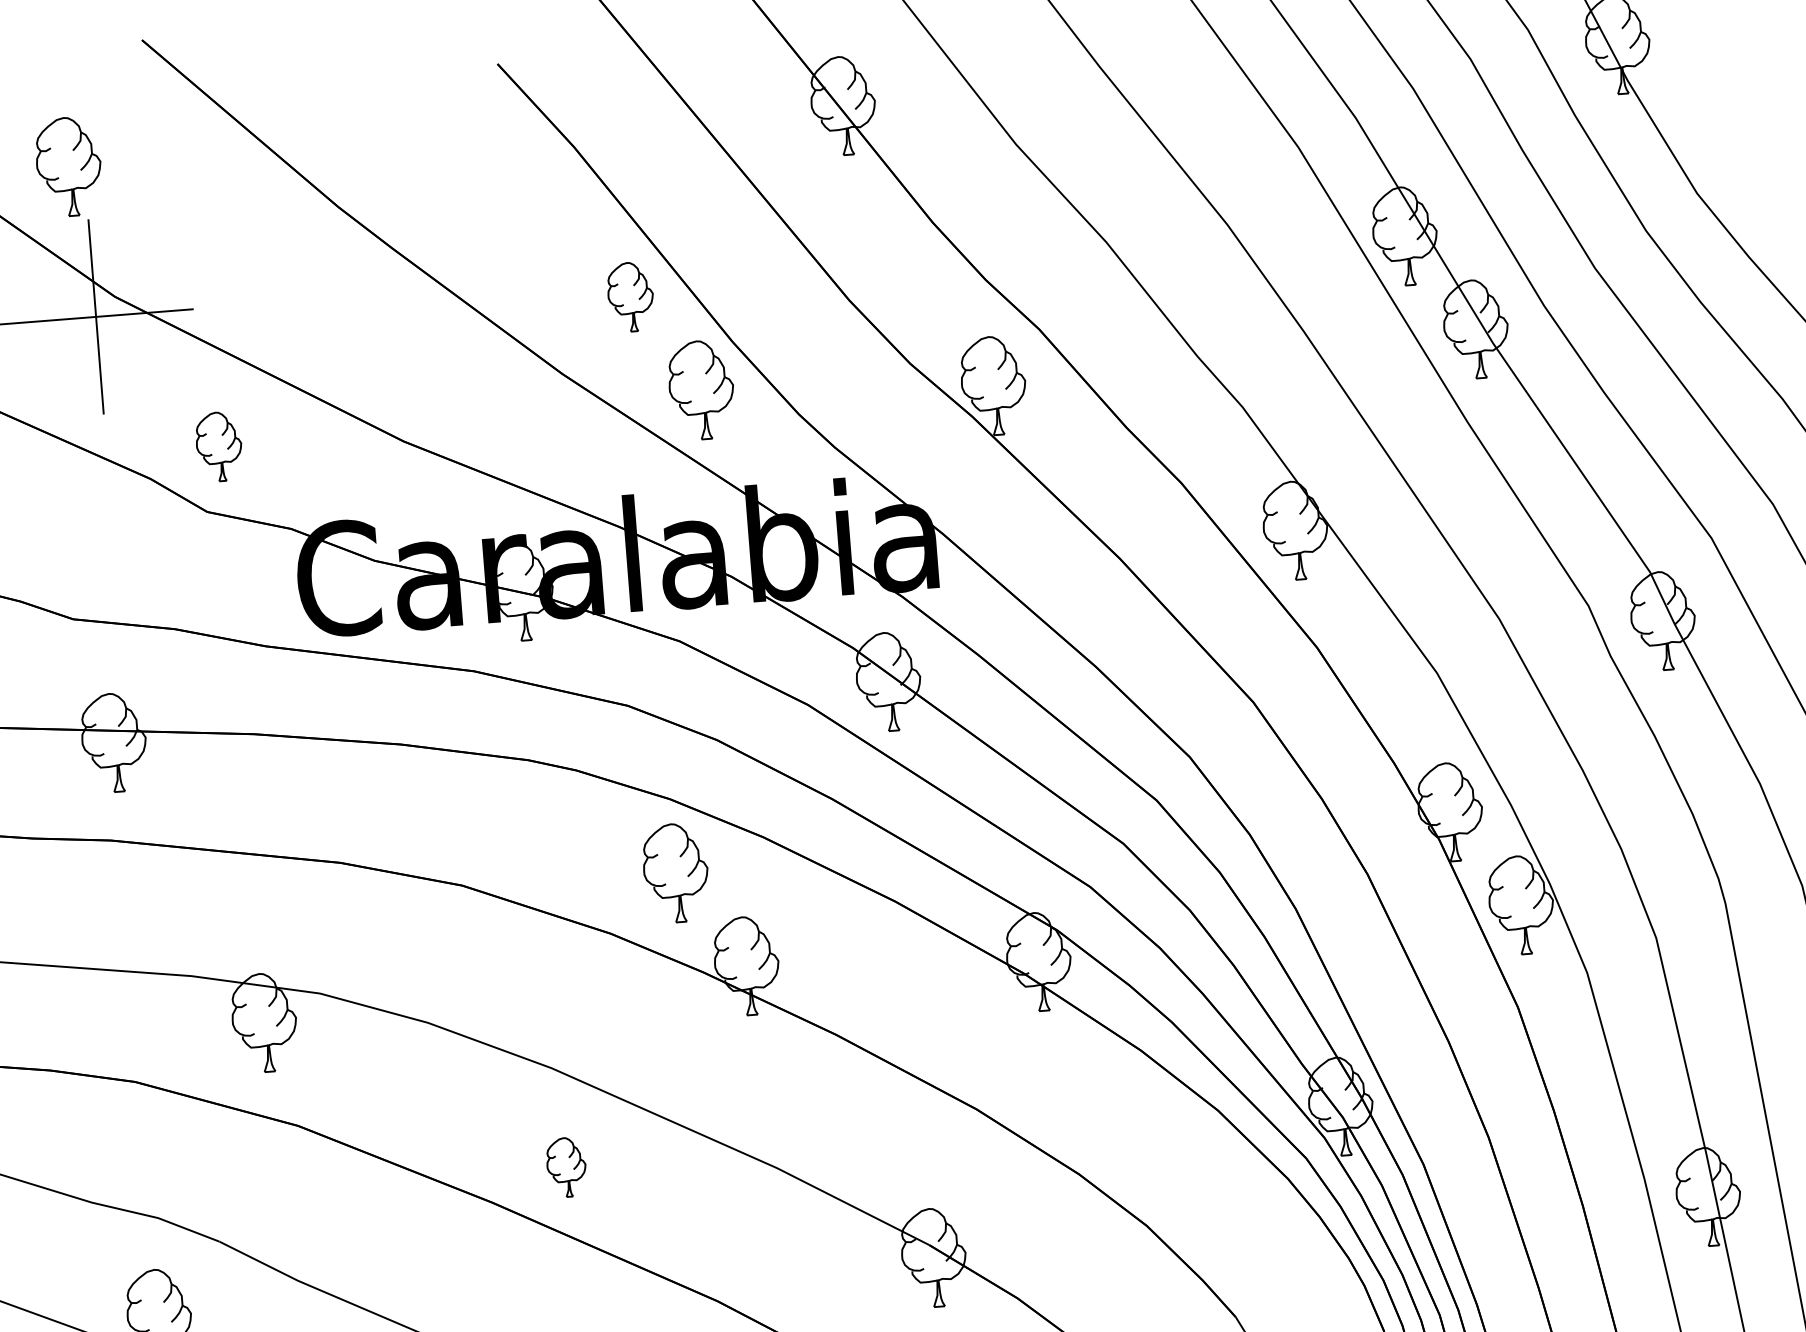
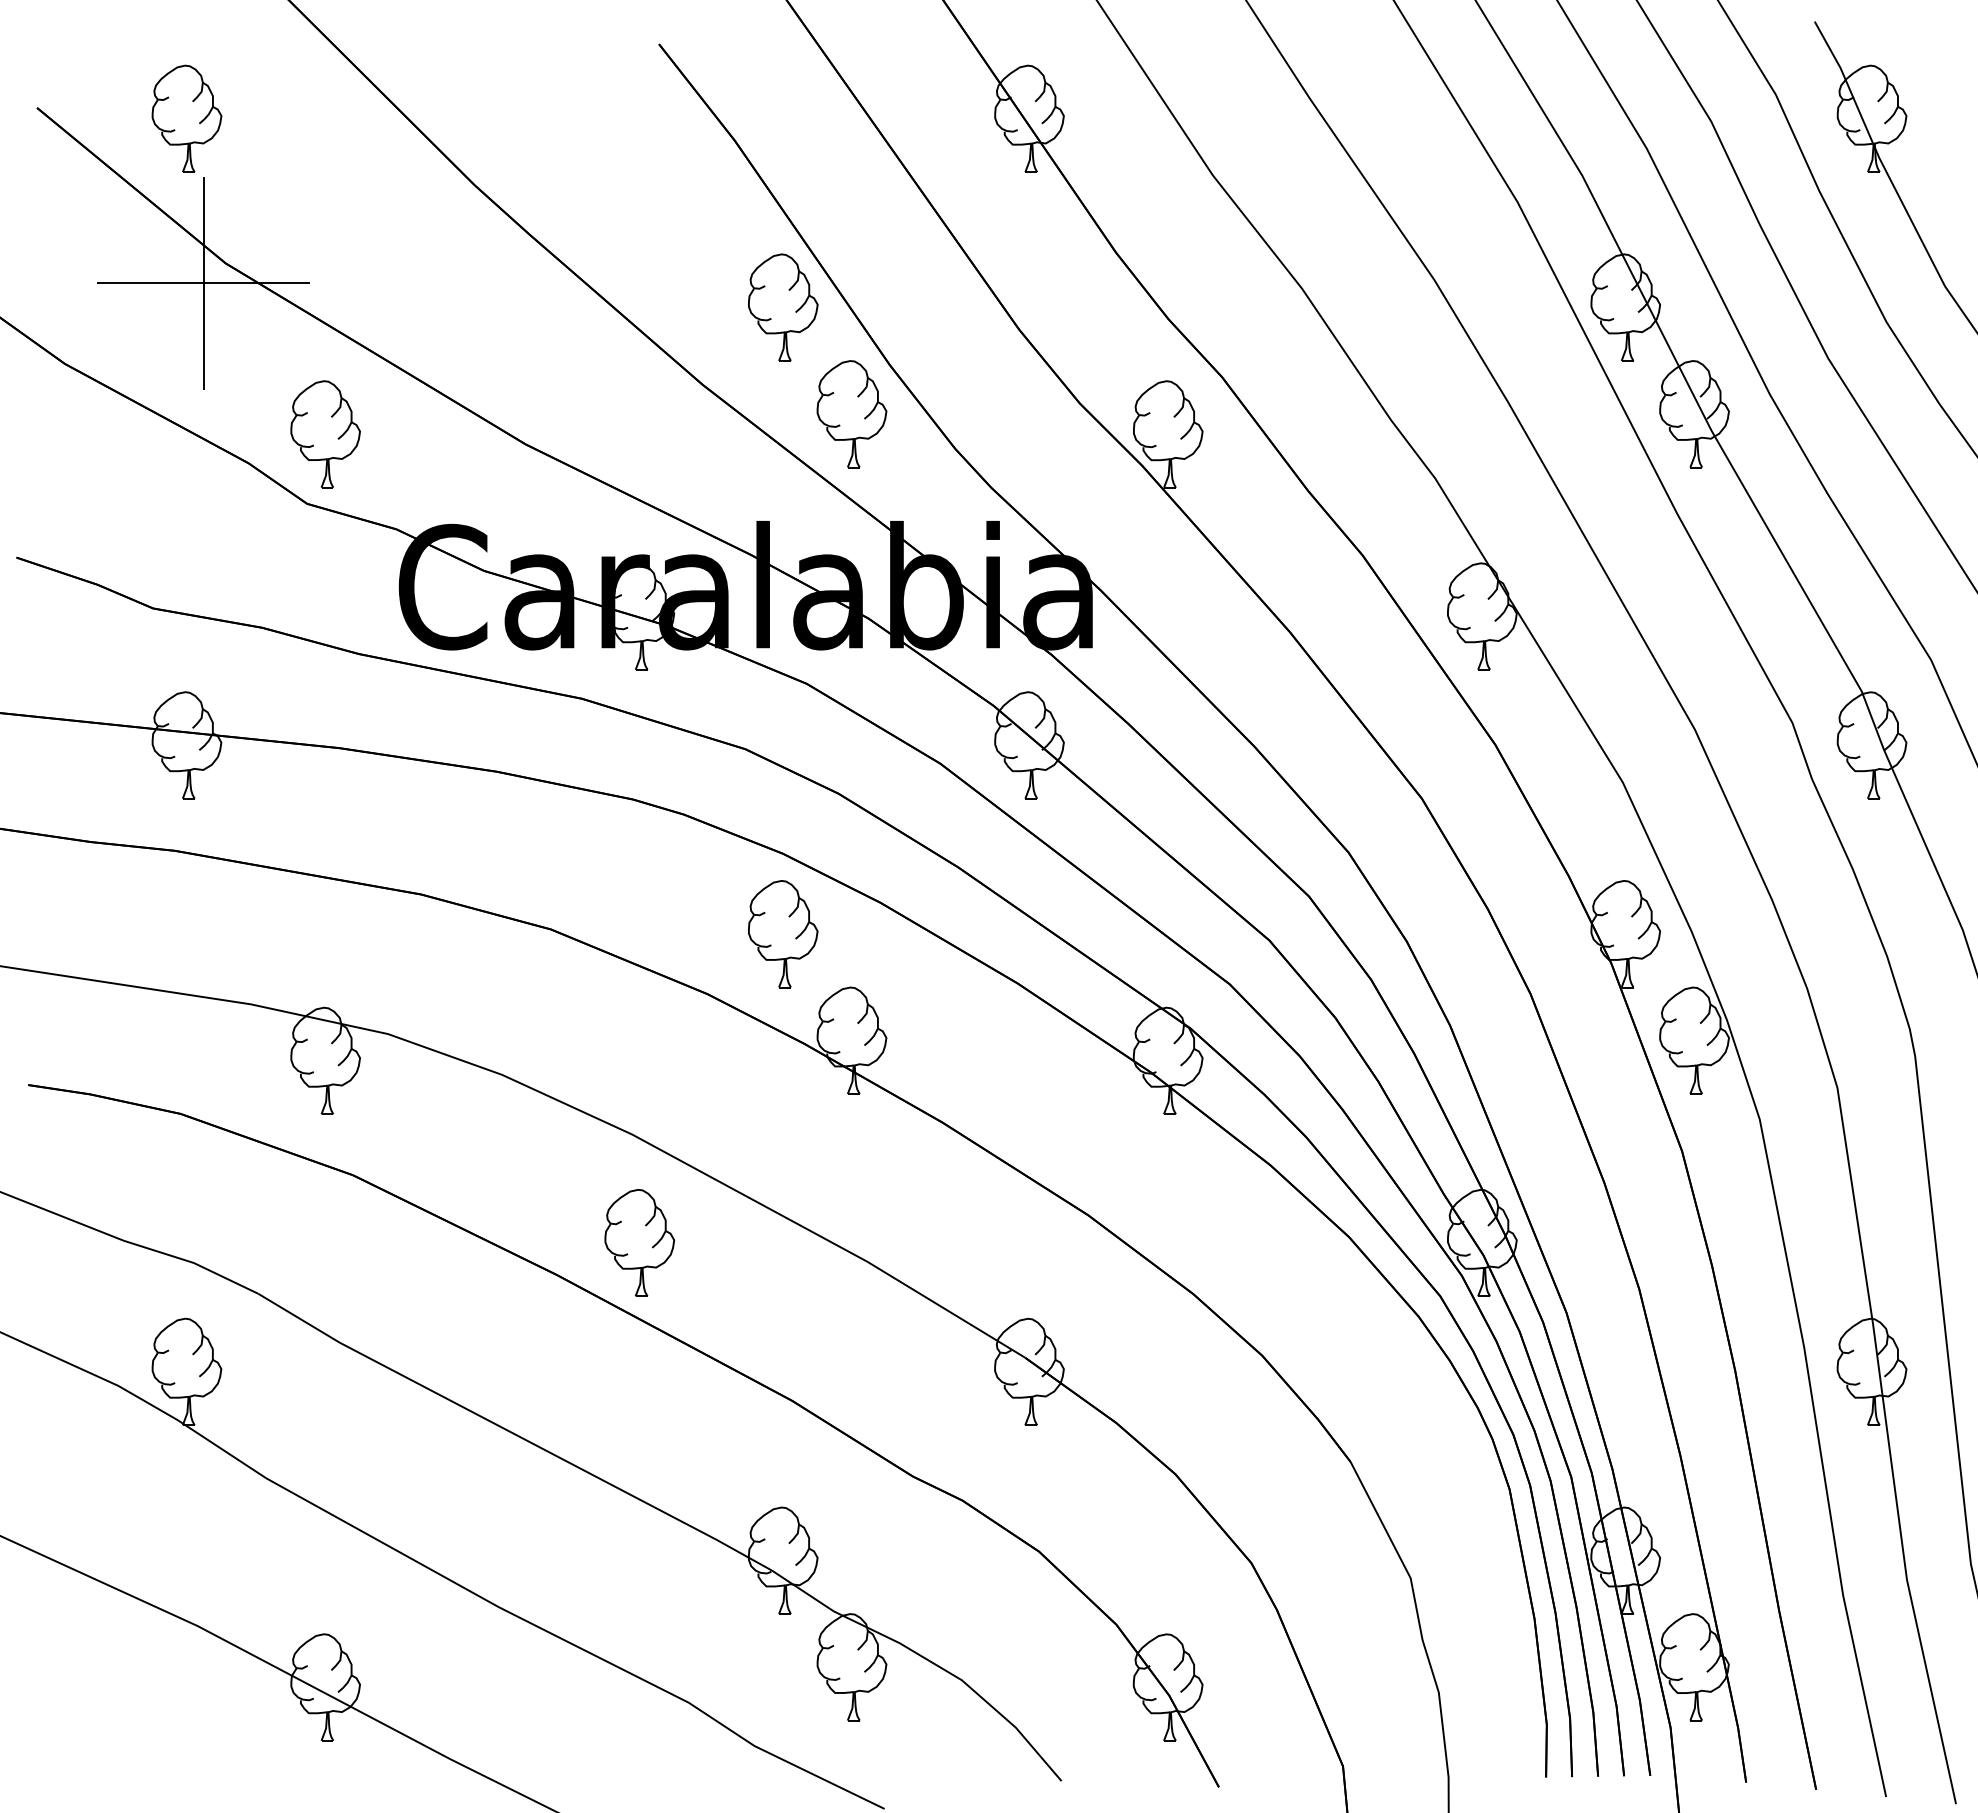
part: (630, 297) -> (783, 307), size x1.43
part: (219, 446) -> (325, 434), size x1.43
part: (566, 1166) -> (639, 1242), size x1.67

